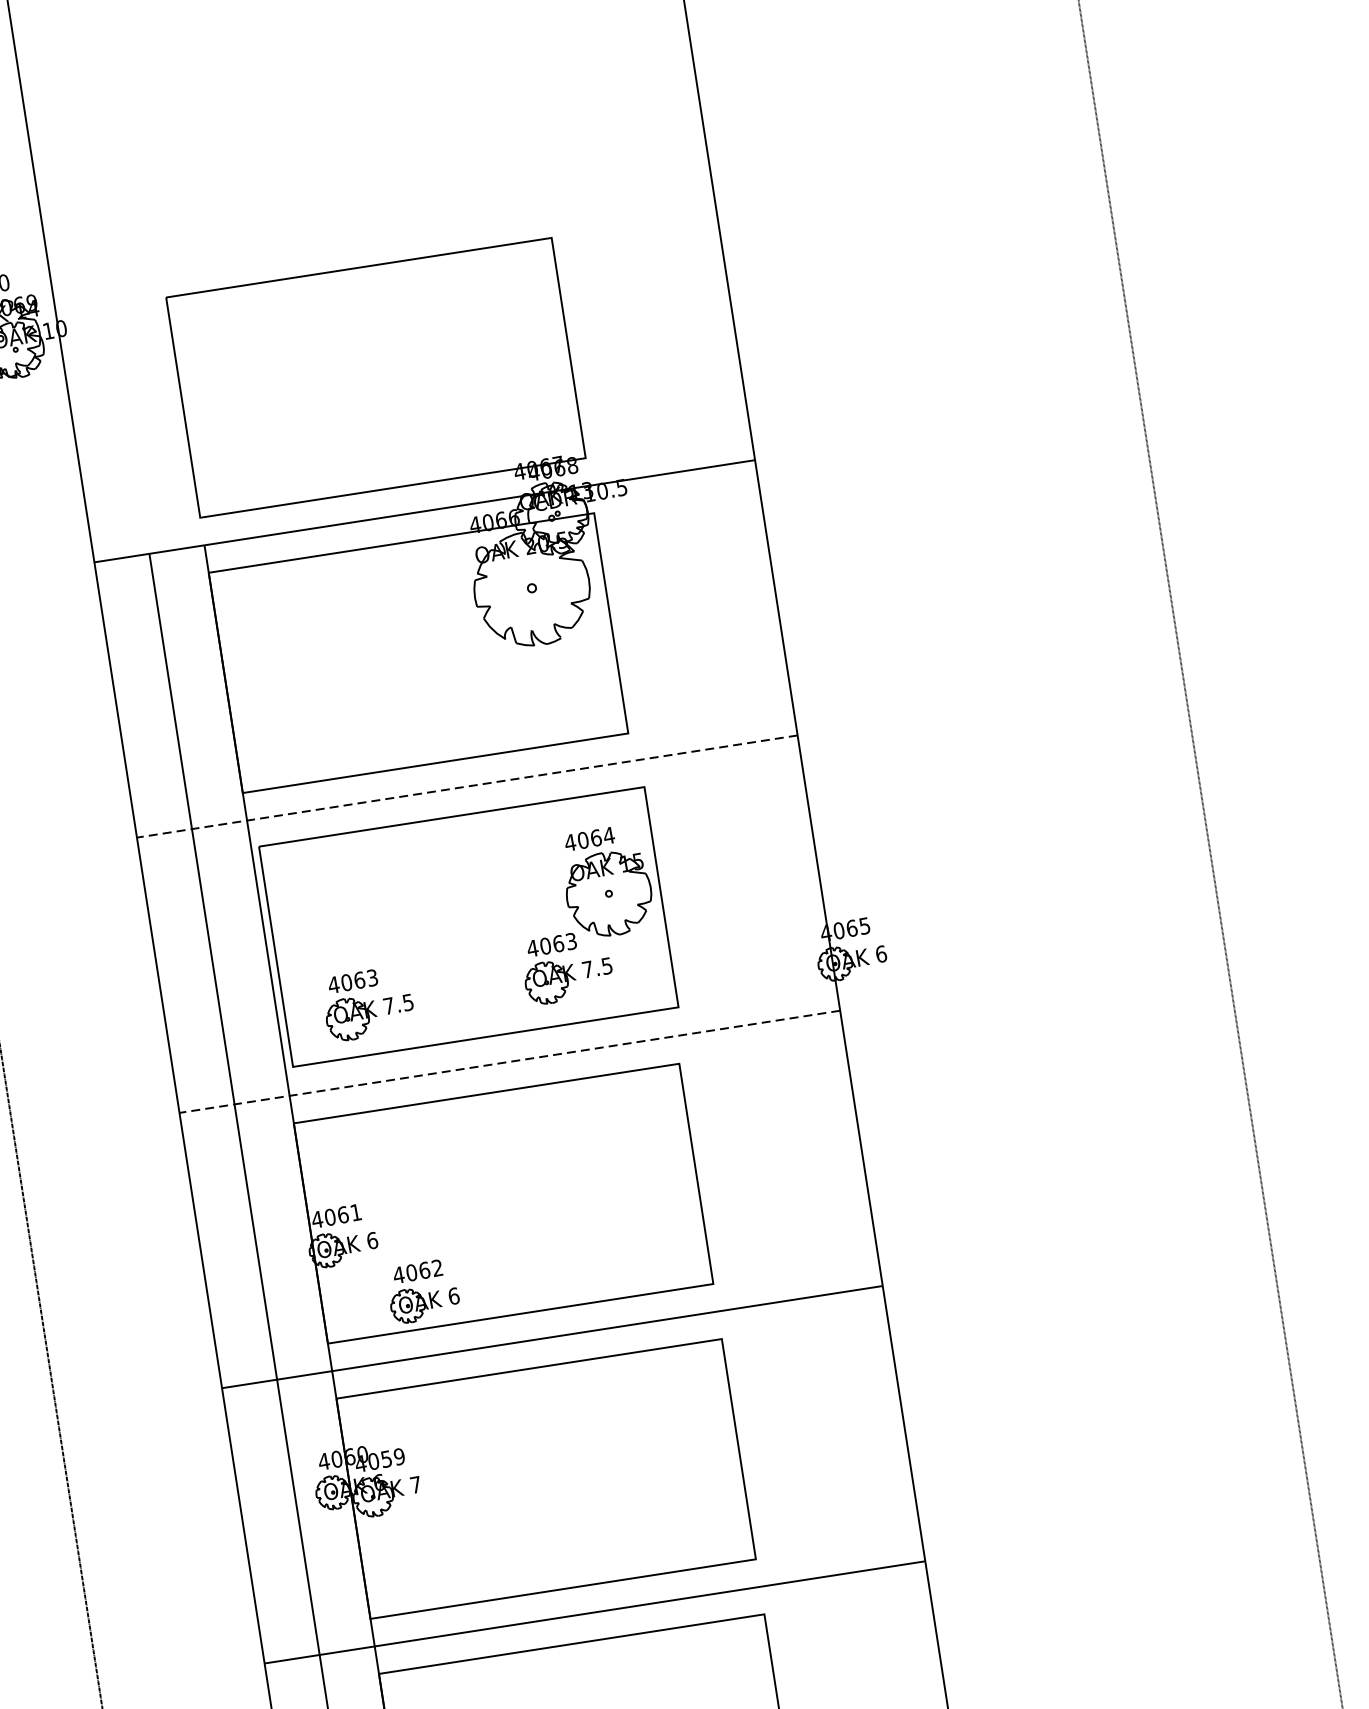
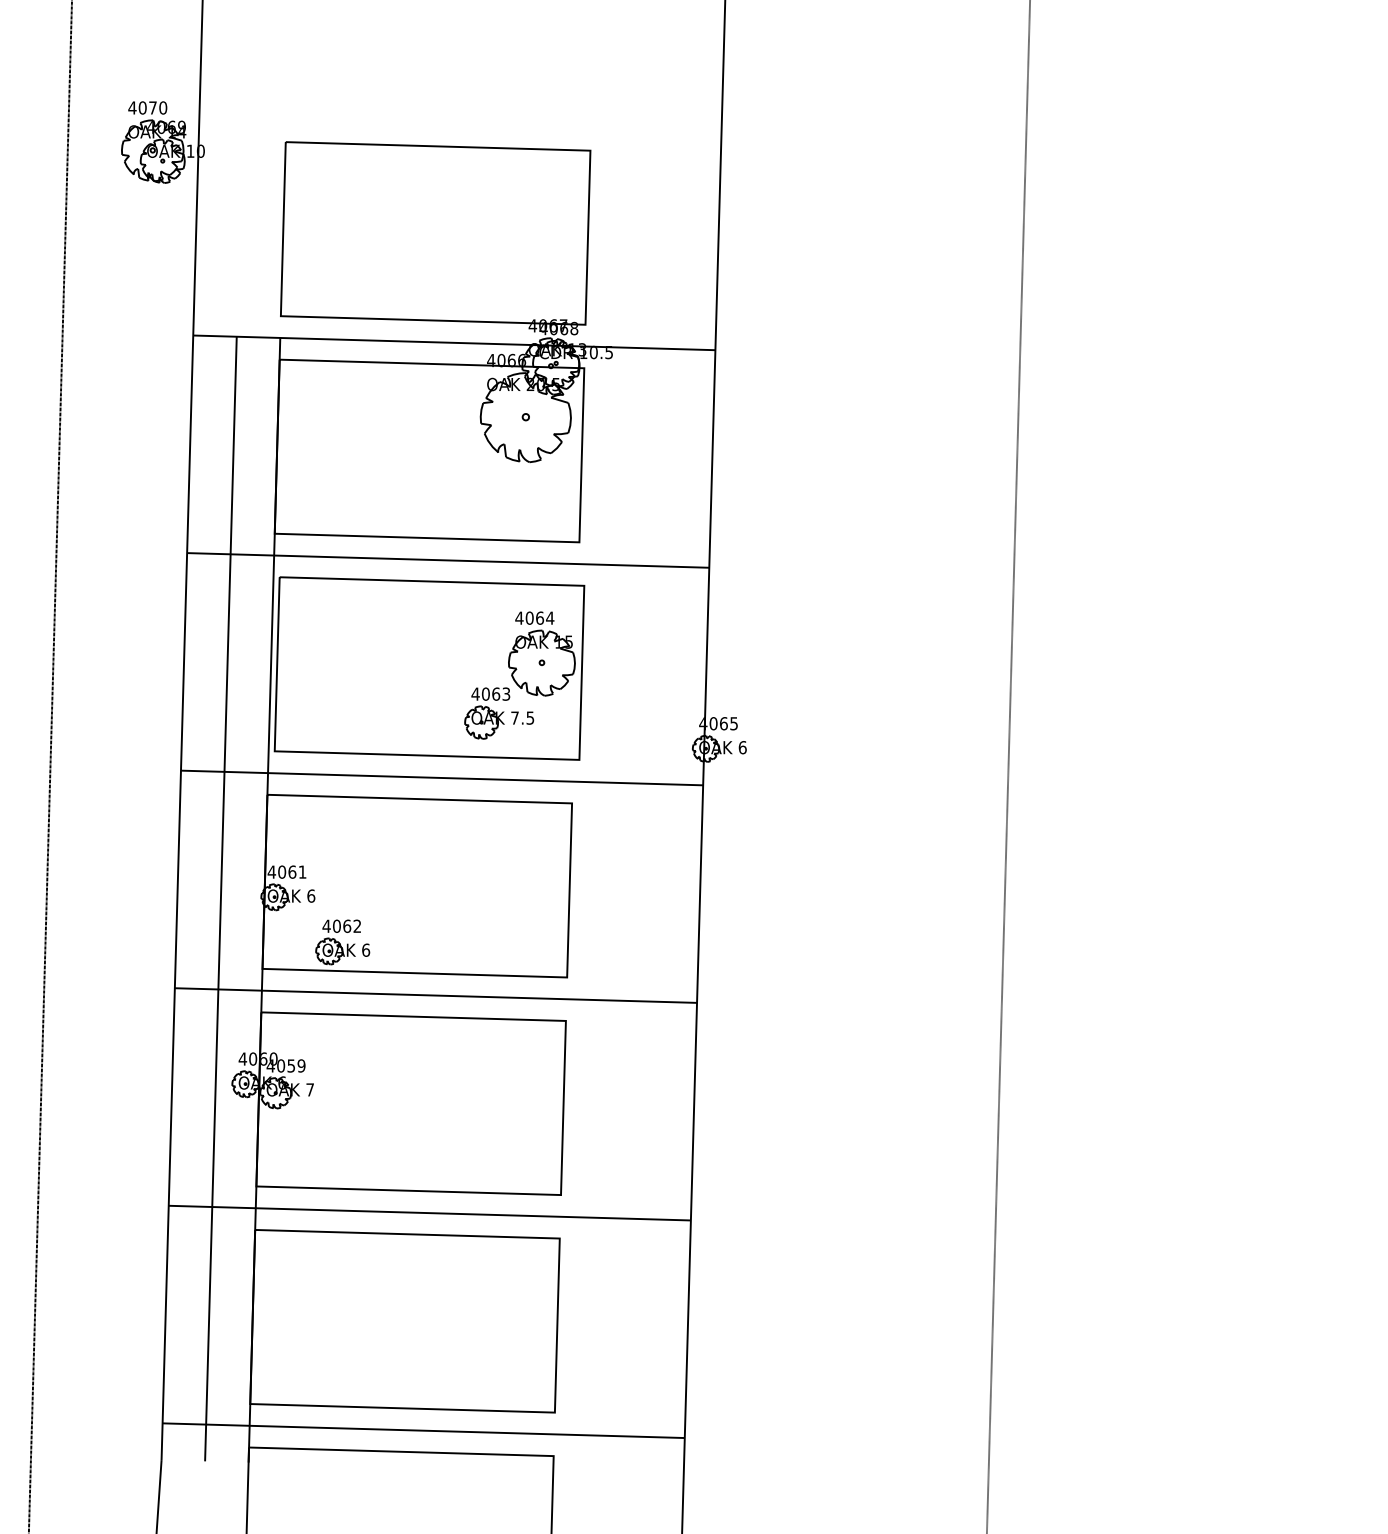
line: (466, 786) -> (447, 560), dashed -> solid
part: (368, 1003) -> (341, 713), removed
line: (509, 1061) -> (441, 777), dashed -> solid

